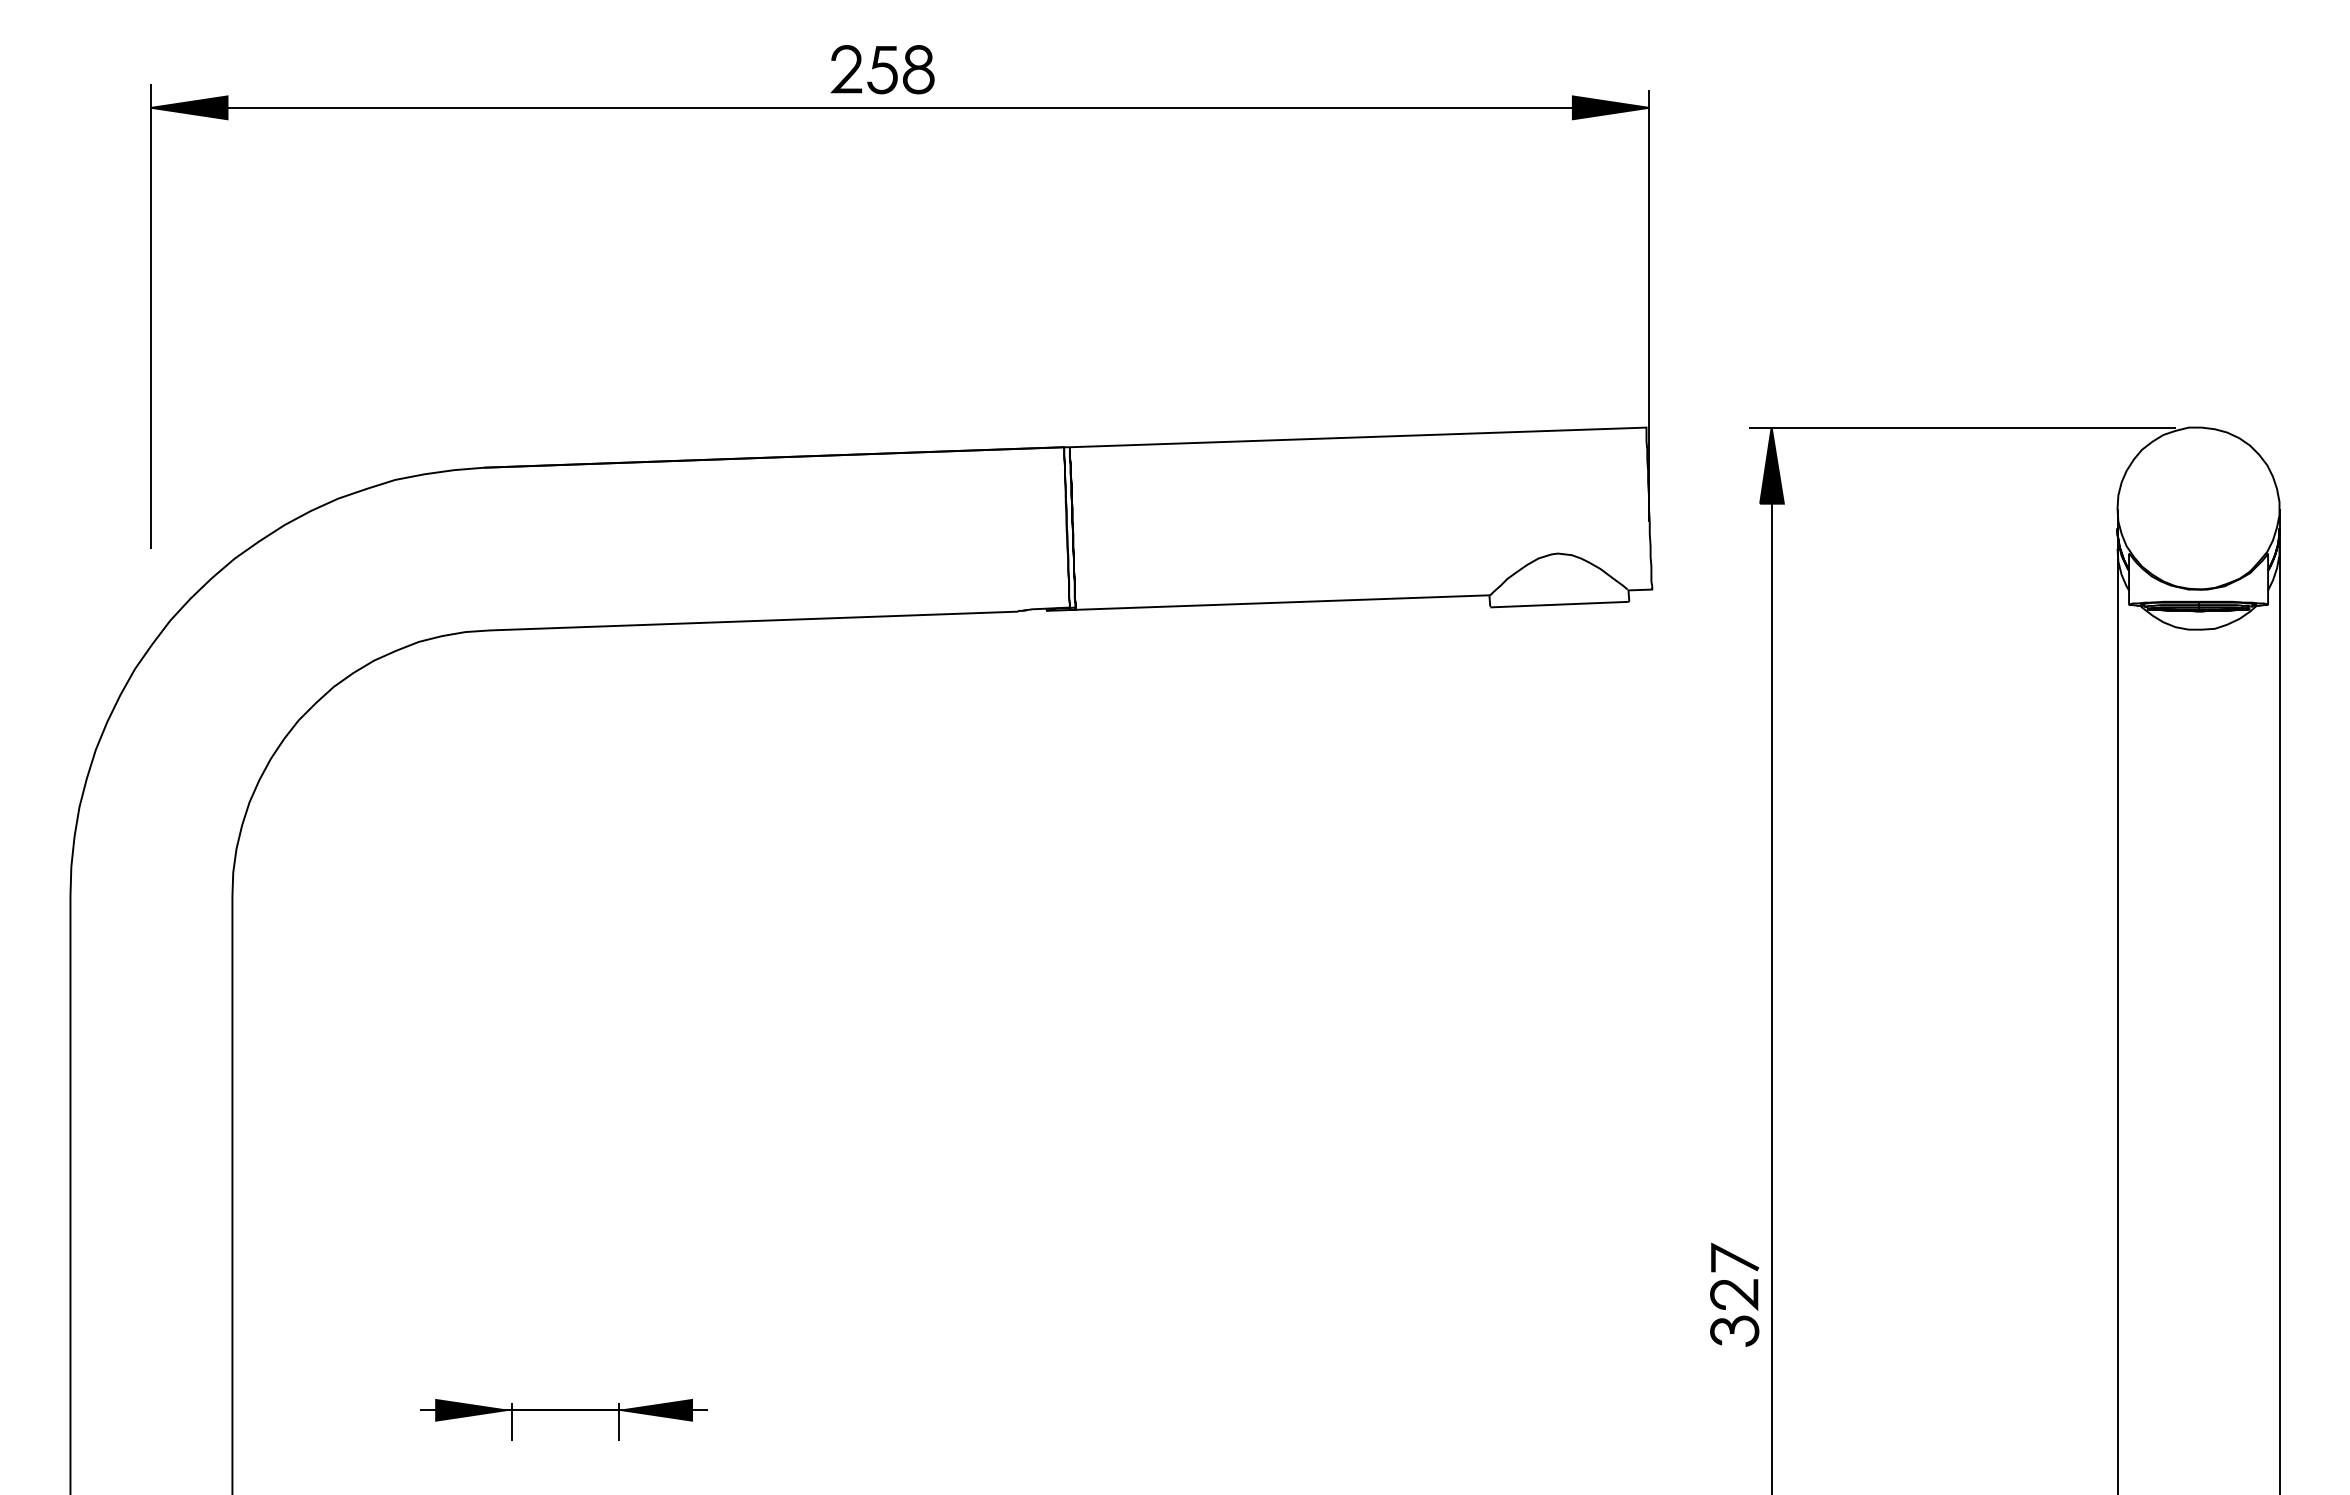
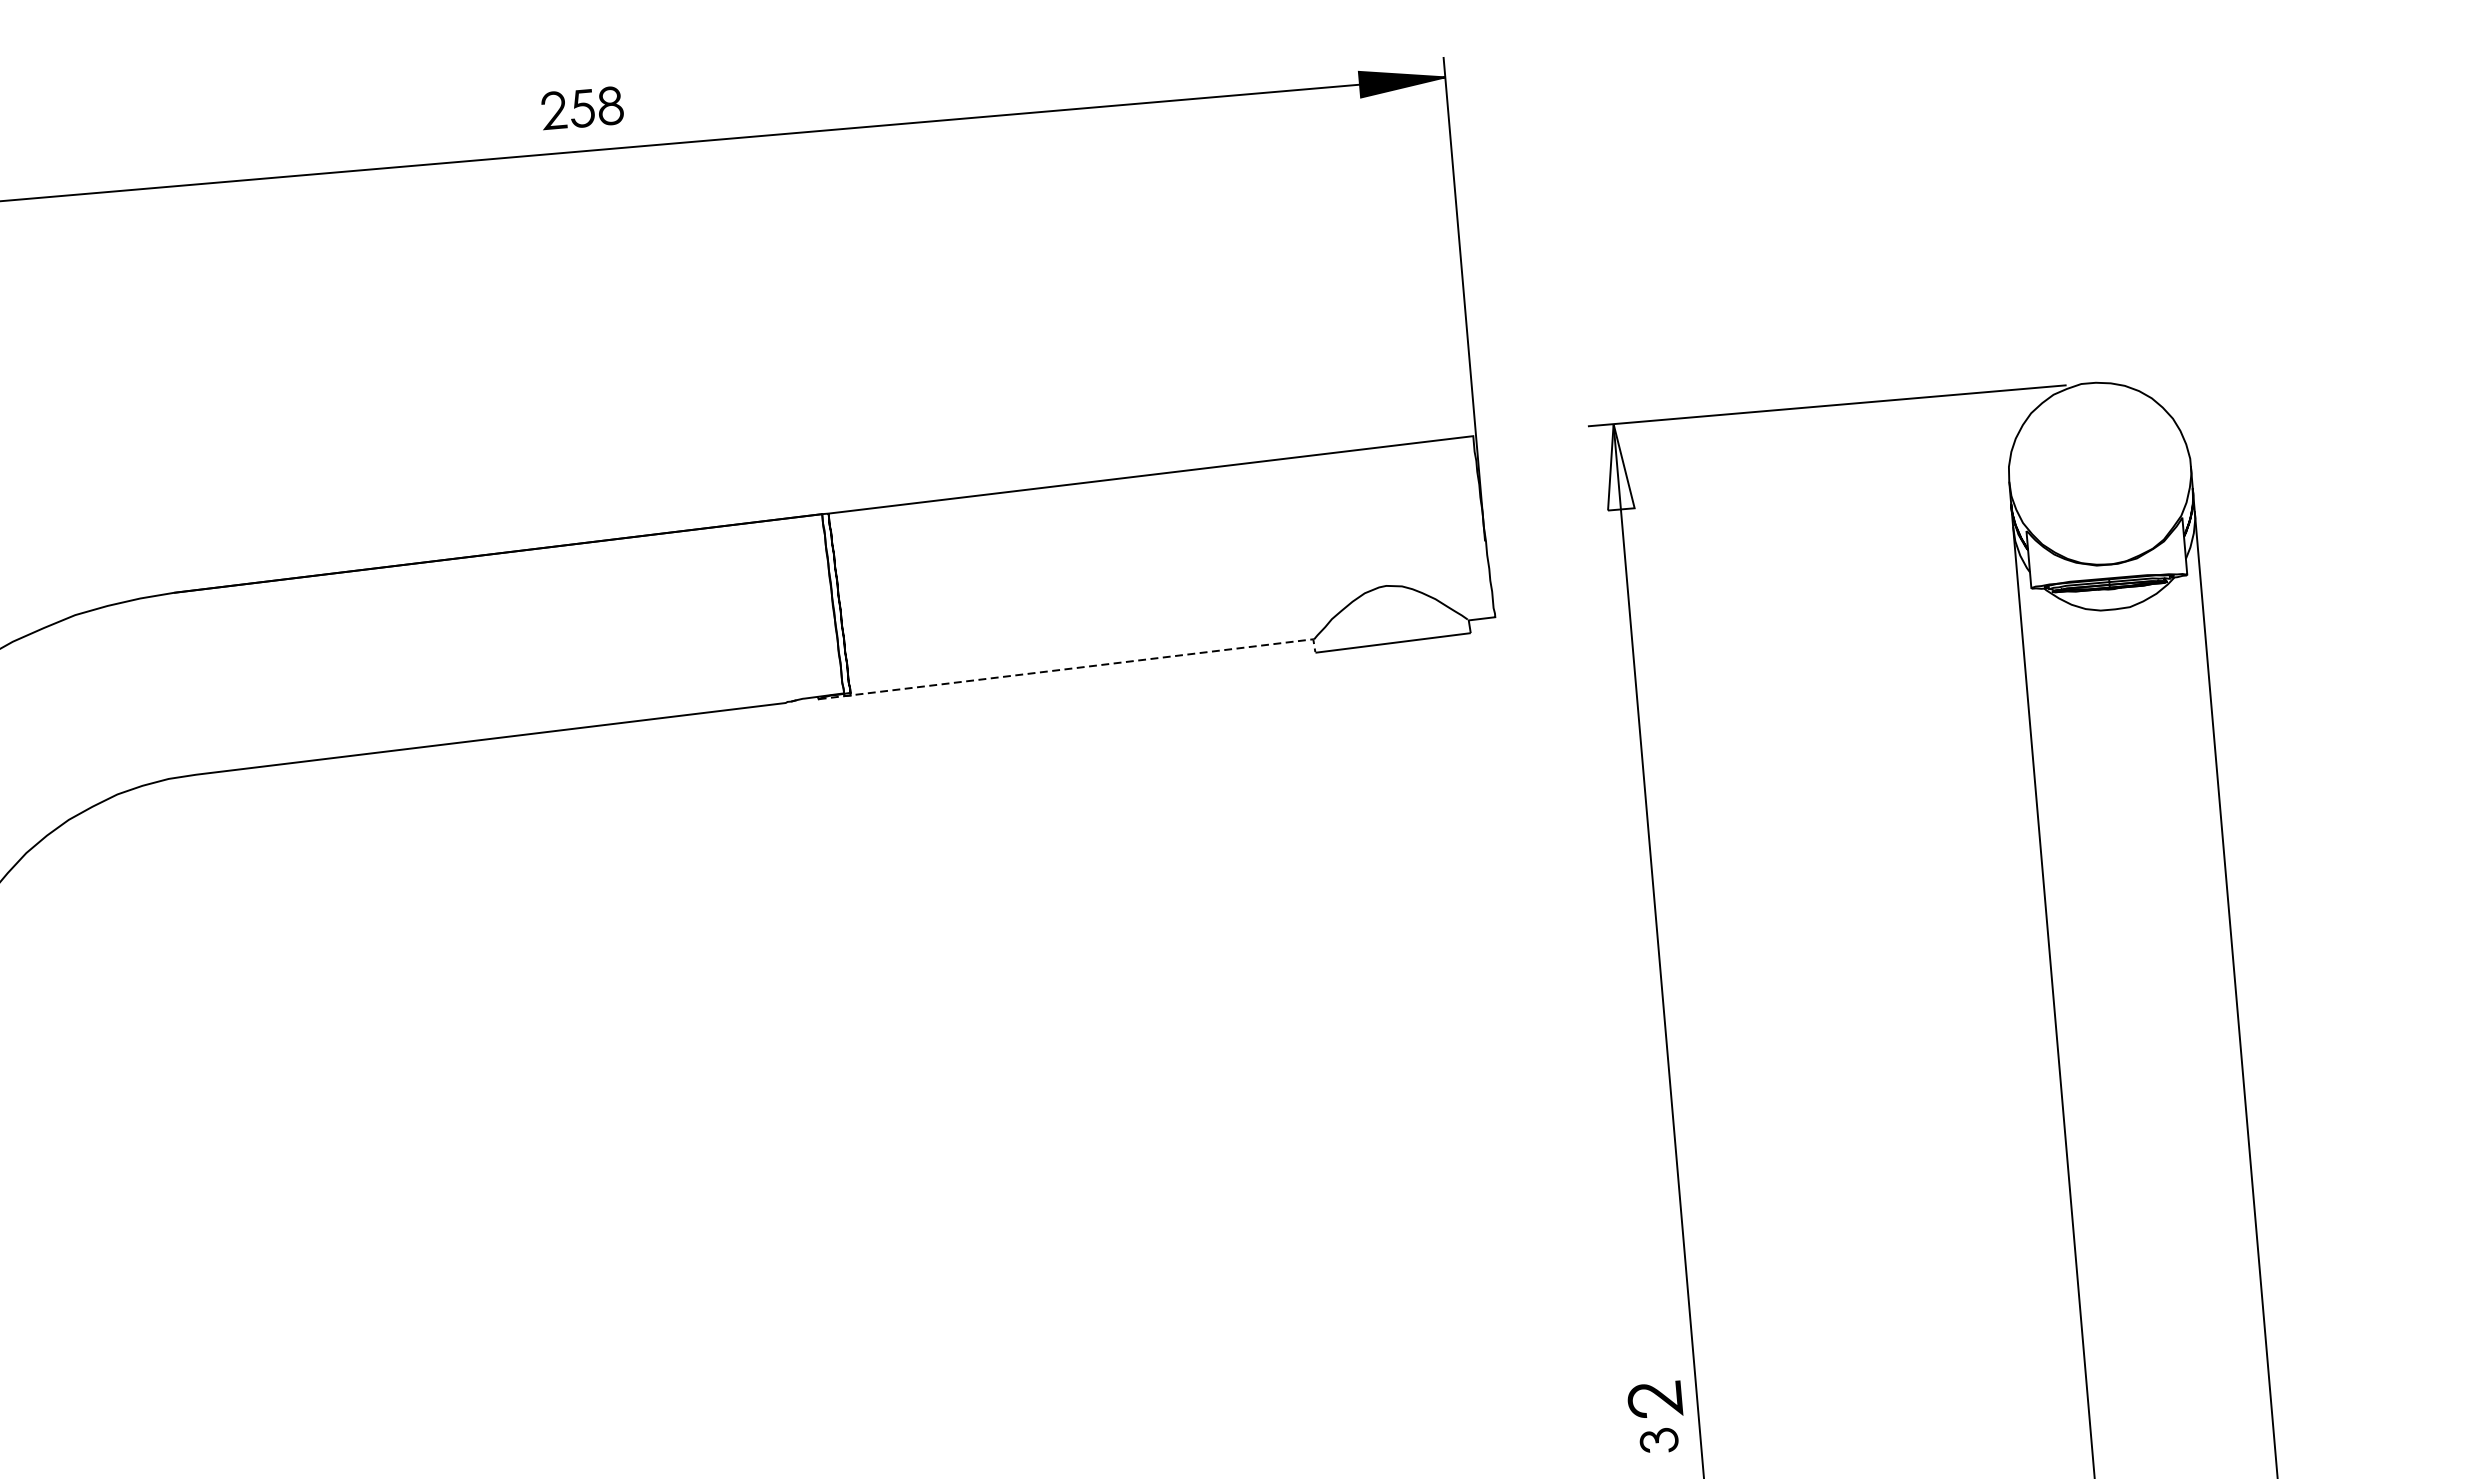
part: (882, 69) -> (582, 108), size x0.7
fill: (1771, 465) -> (1617, 466), removed
line: (1274, 602) -> (1072, 668), solid -> dashed
part: (1735, 1257) -> (1652, 1358), removed
part: (1734, 1330) -> (1658, 1440), size x0.7

